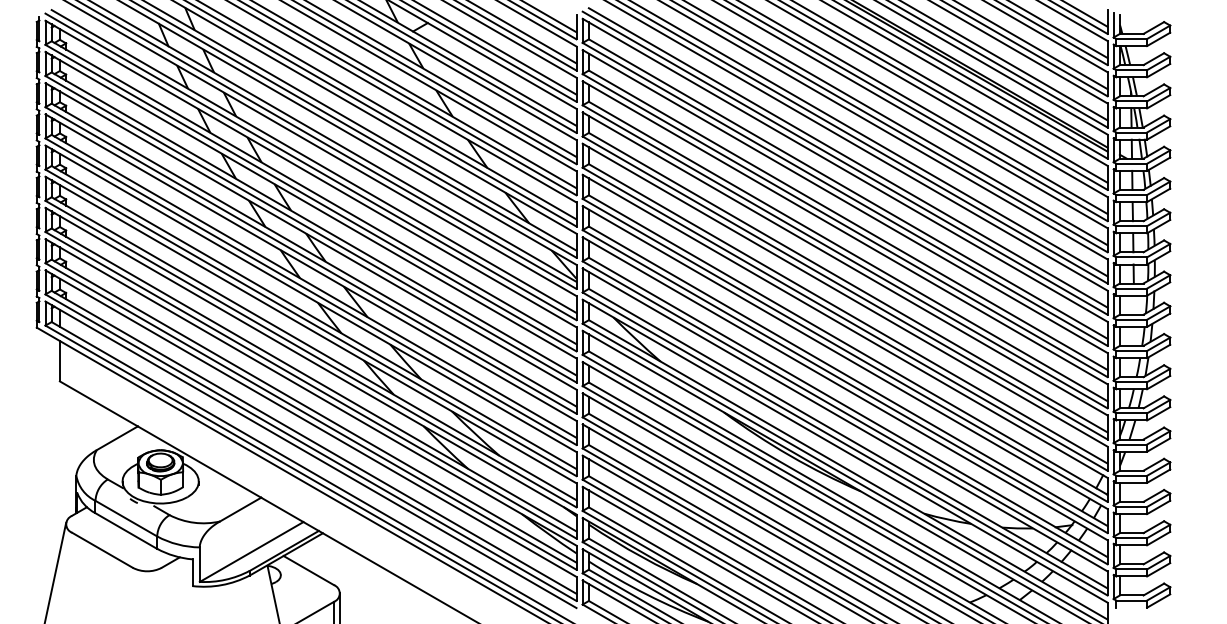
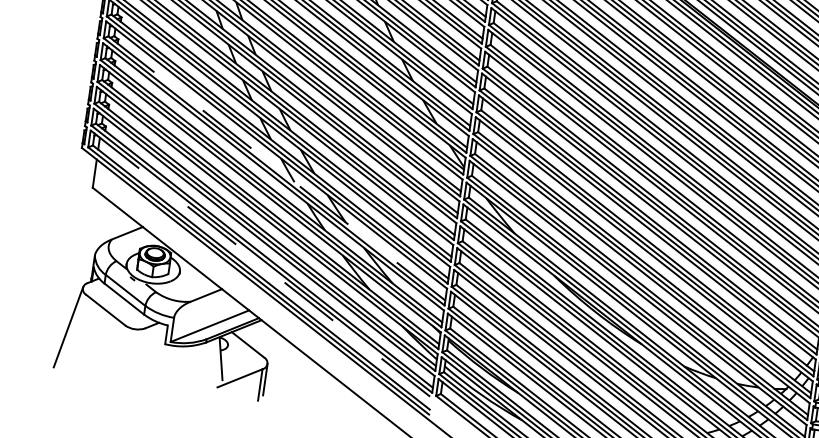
line: (313, 317) -> (276, 168), solid -> dashed
line: (311, 454) -> (261, 263), solid -> dashed

